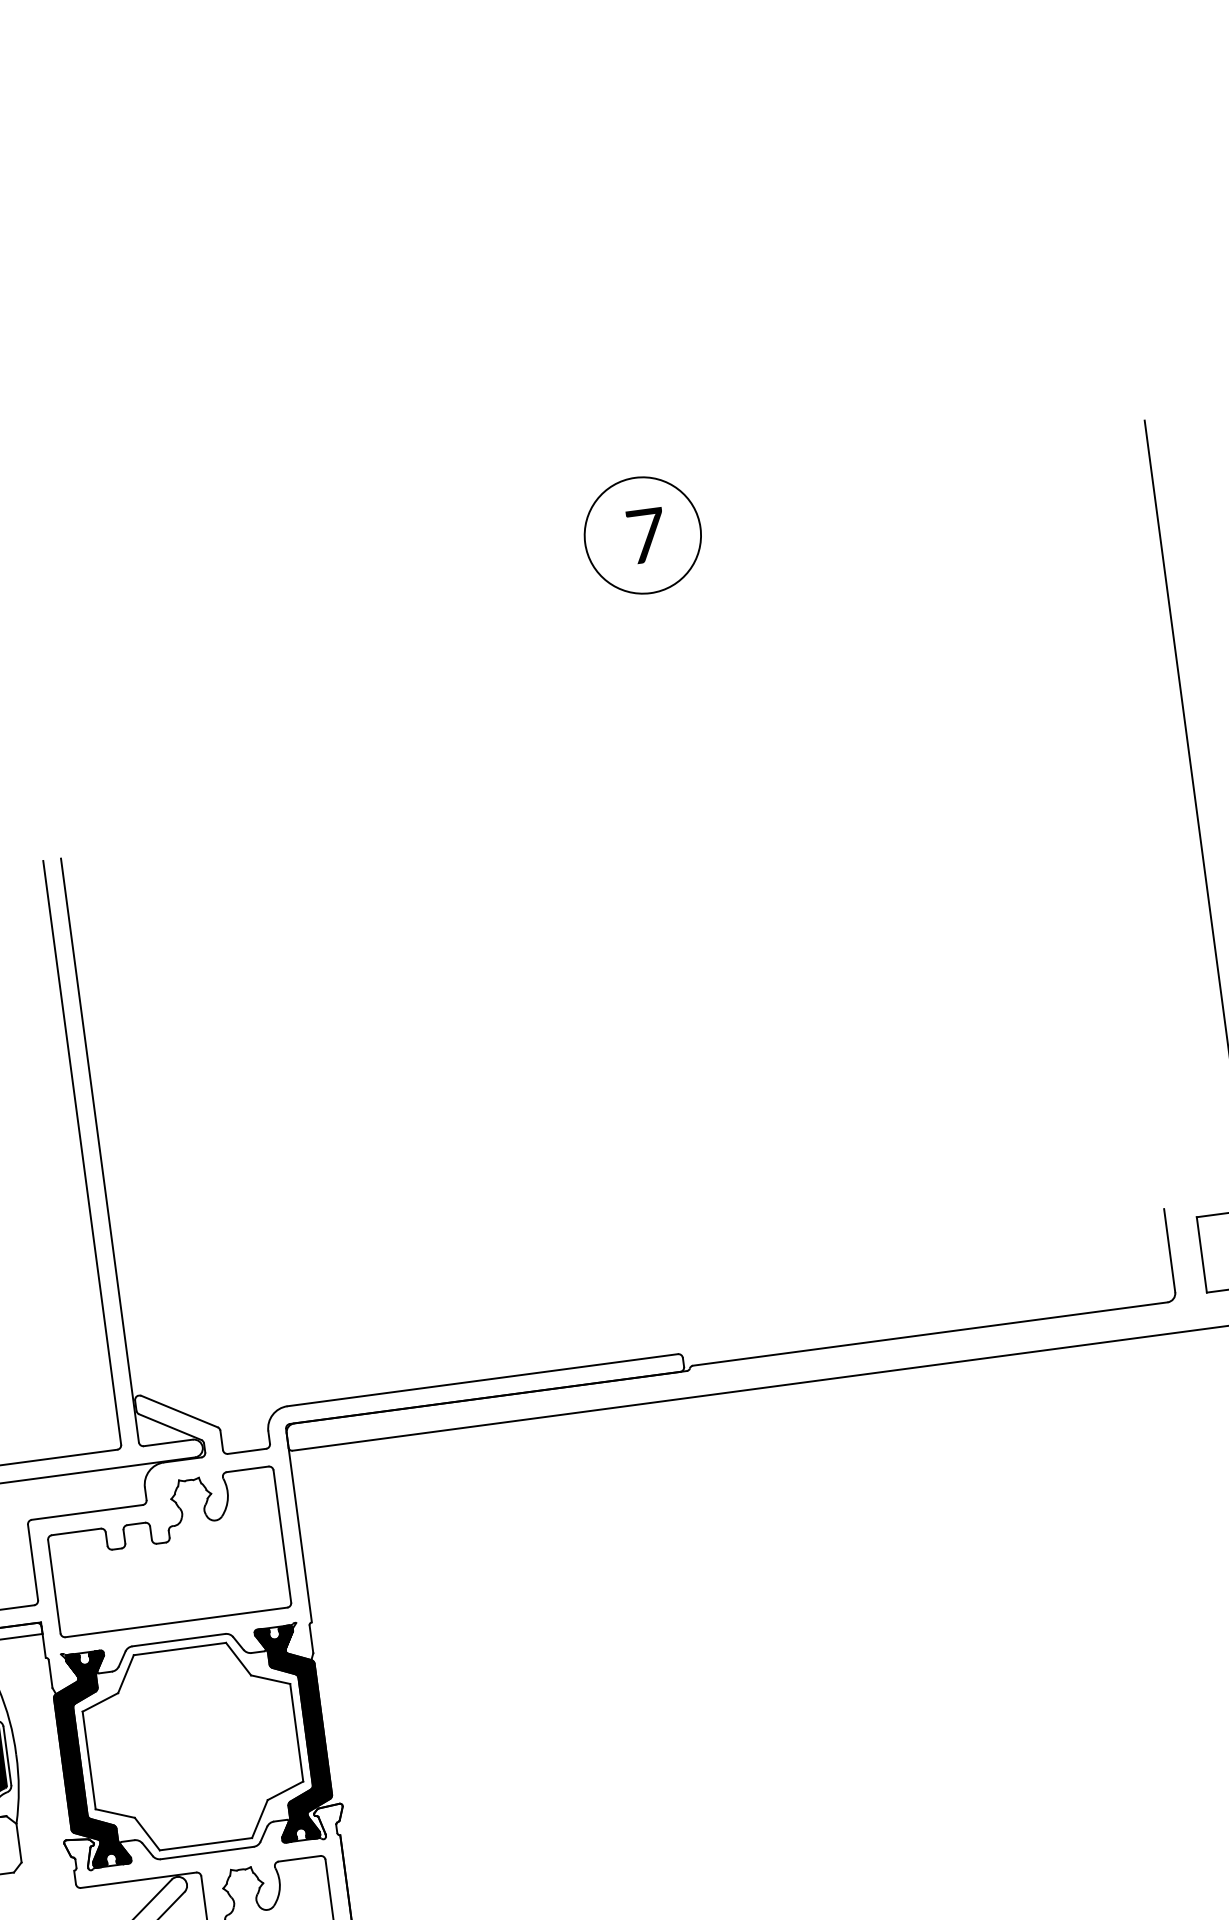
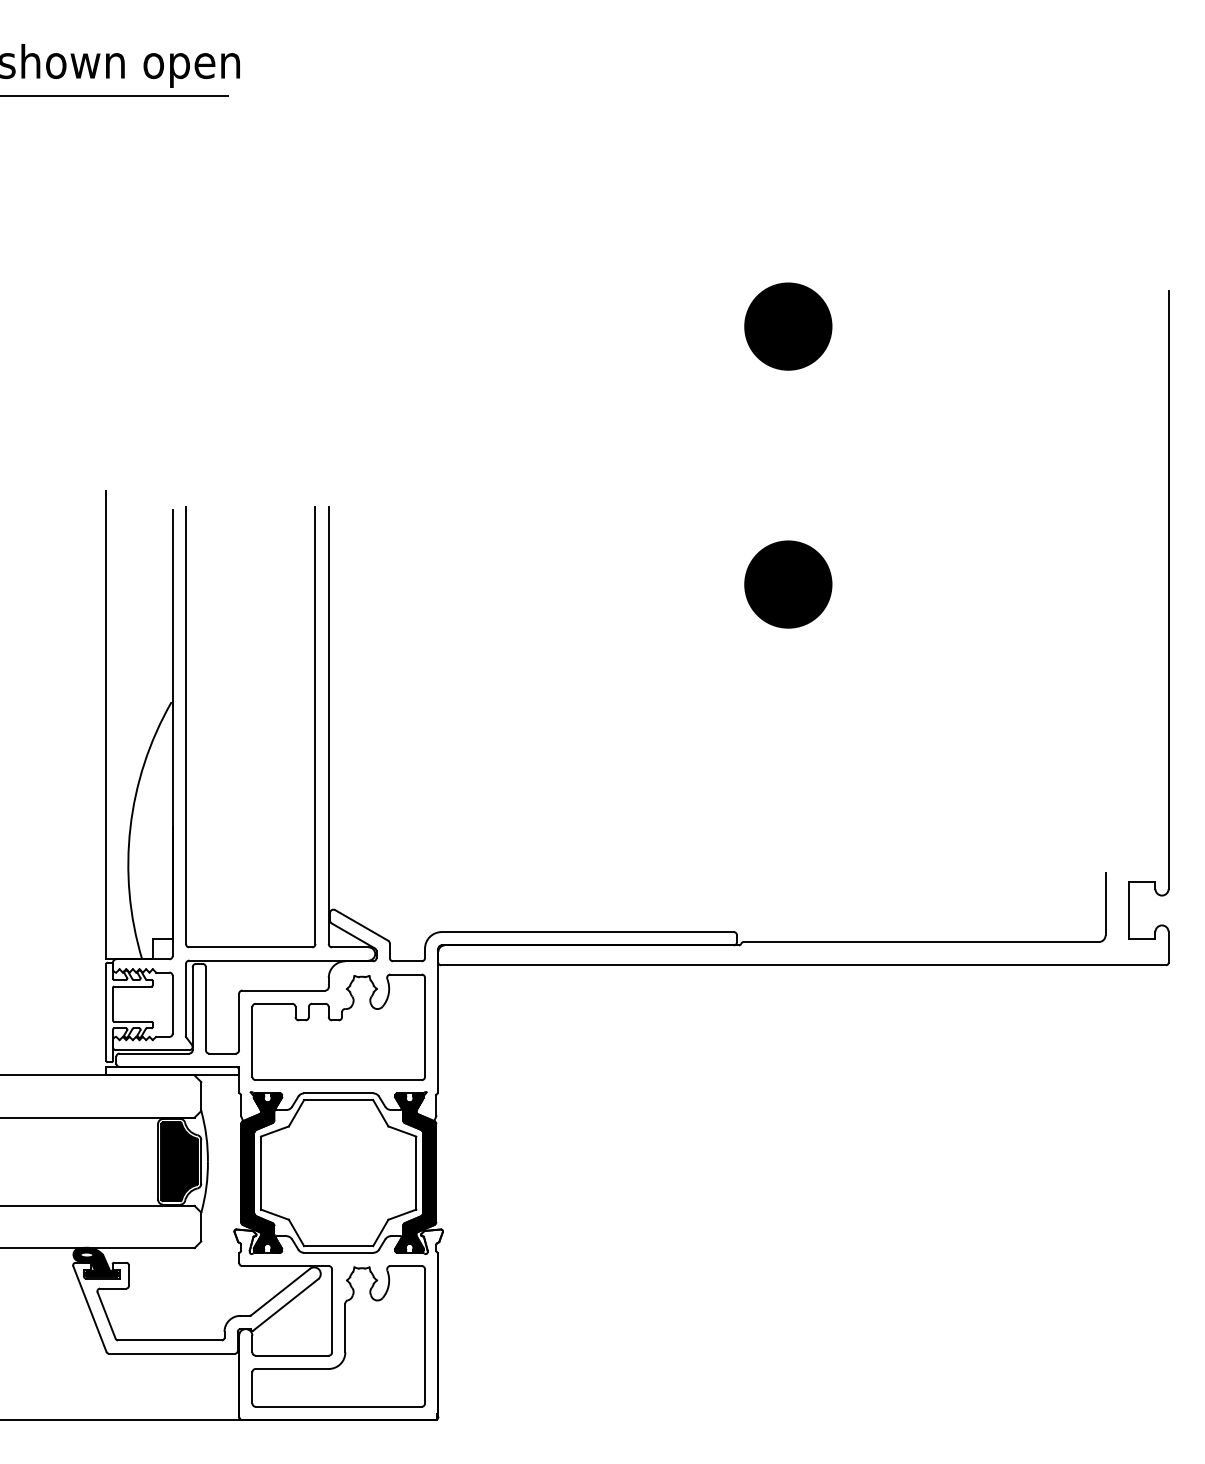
fill: (643, 535) -> (788, 326), added
part: (689, 880) -> (788, 584), added

